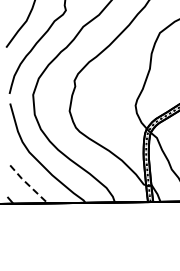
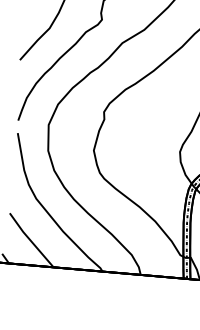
line: (28, 184) -> (31, 240), dashed -> solid

